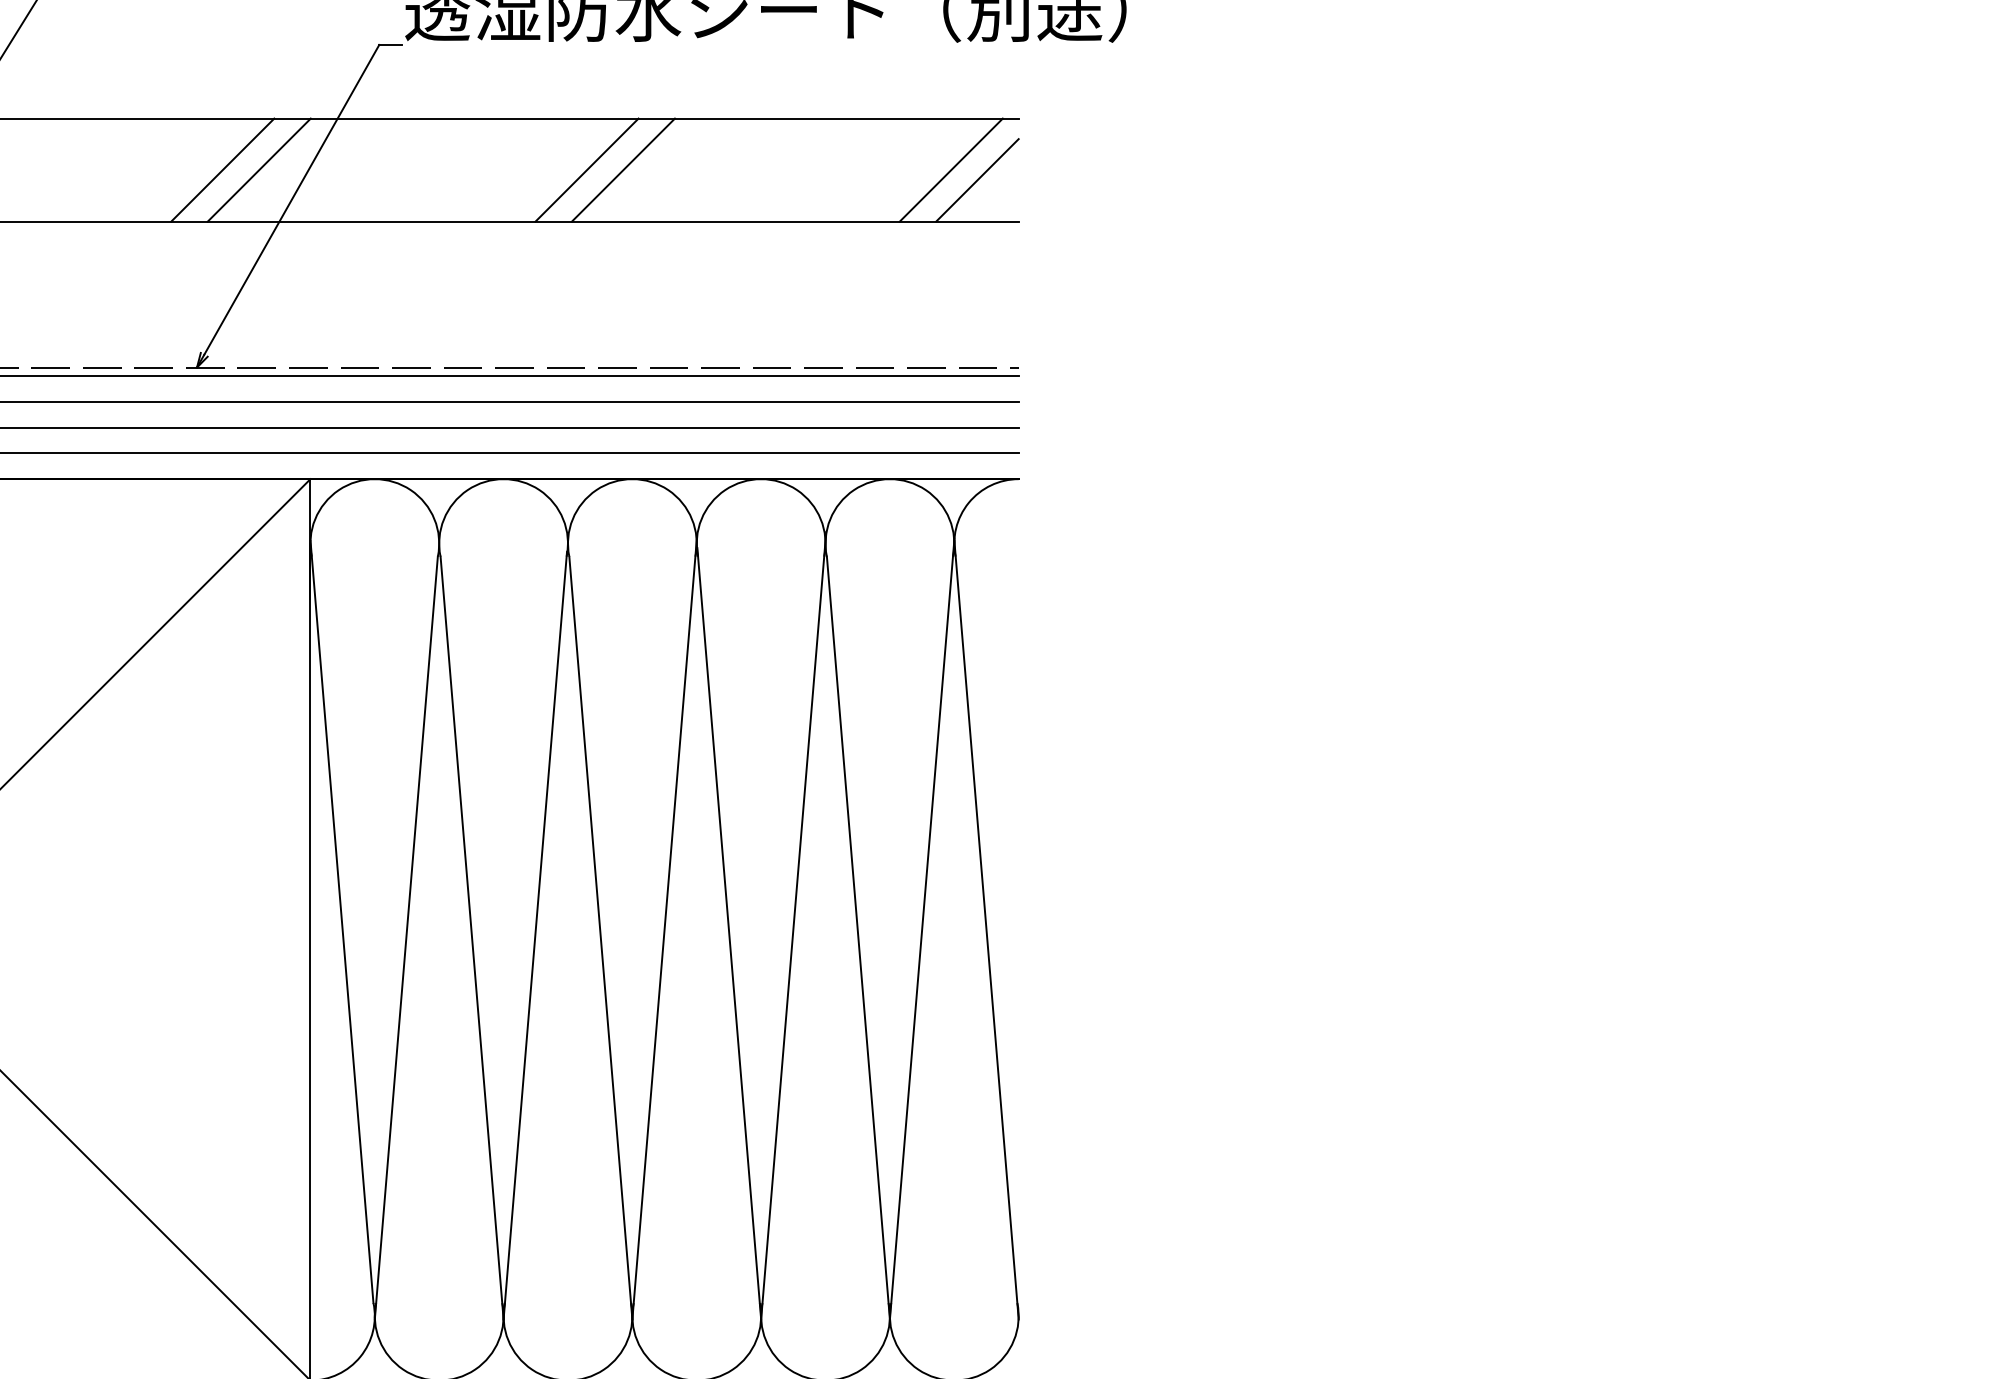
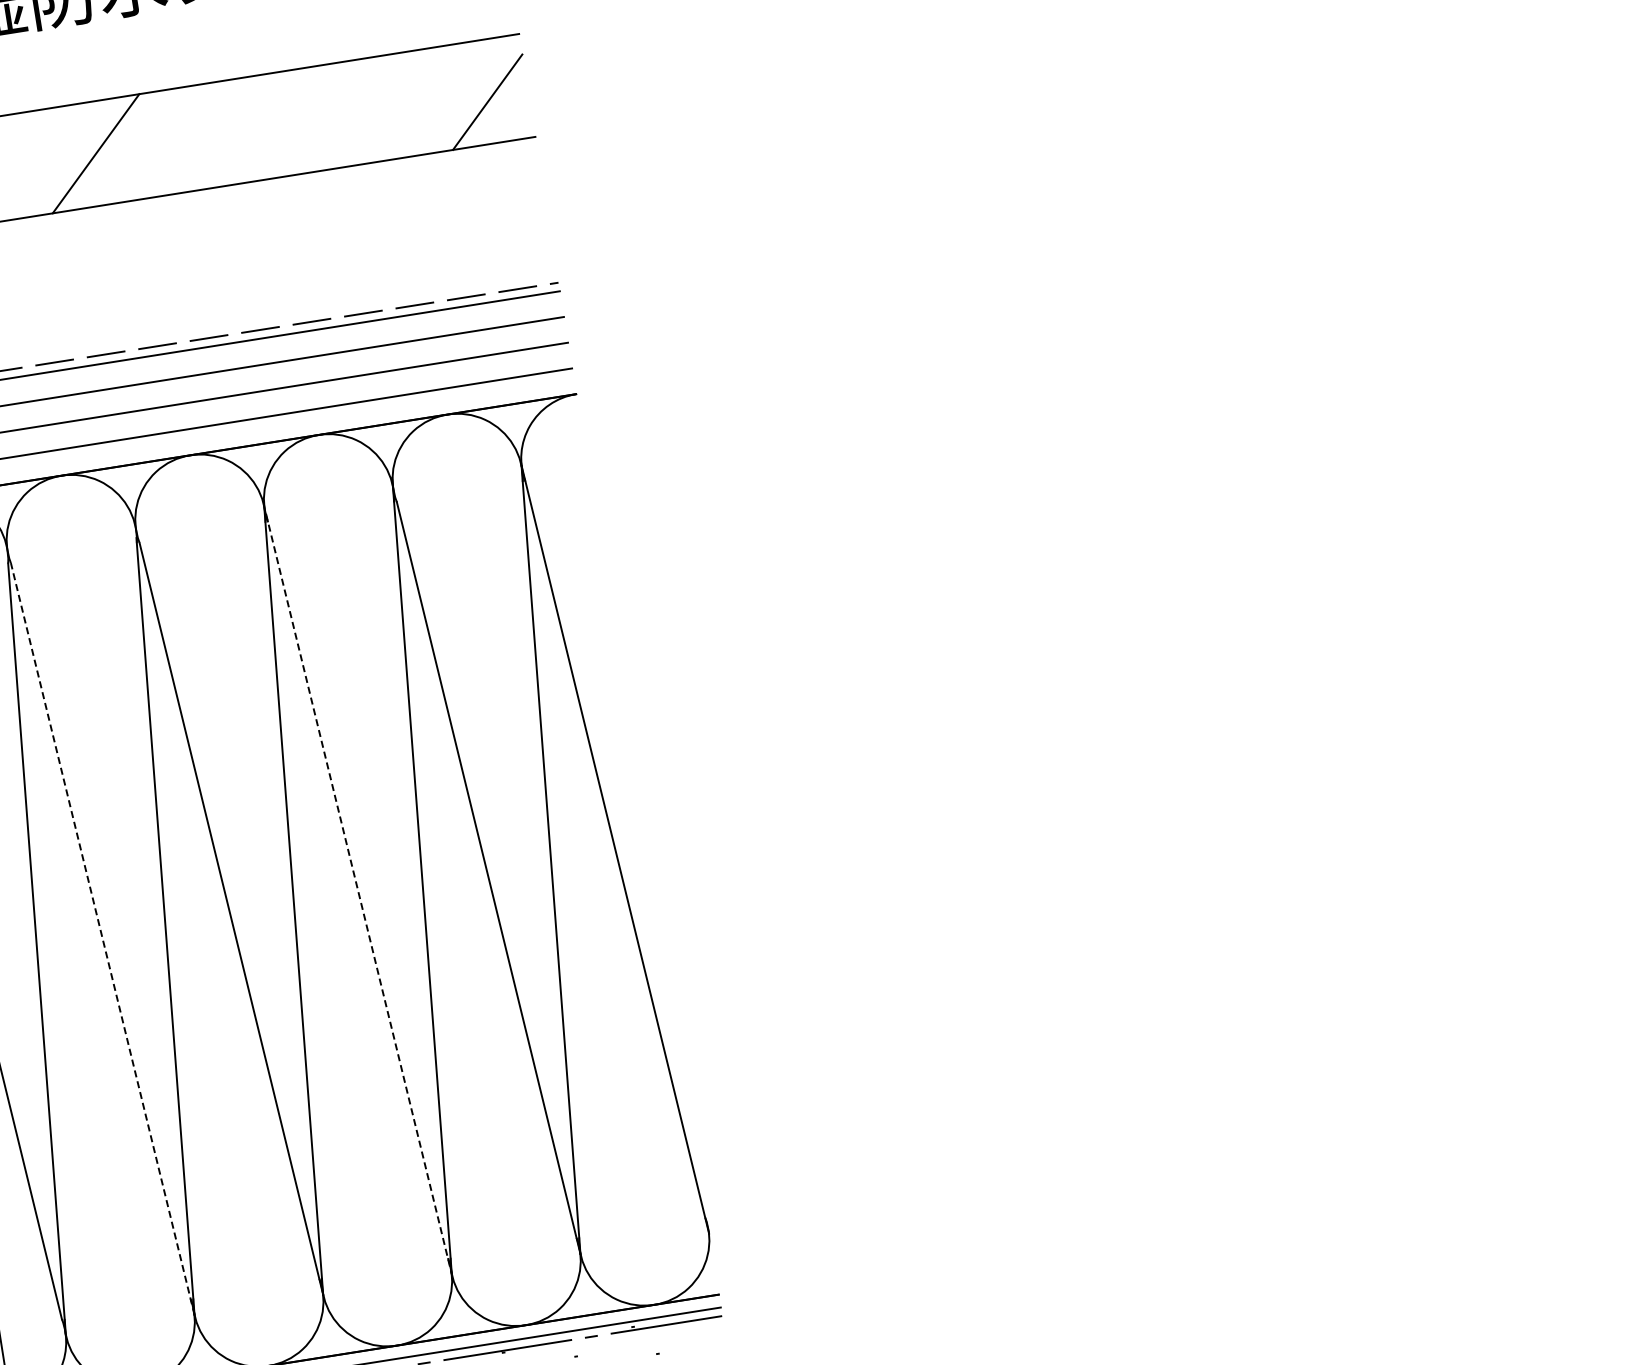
line: (622, 169) -> (131, 147), removed
line: (950, 169) -> (459, 95), removed
line: (729, 933) -> (359, 893), solid -> dashed
line: (472, 938) -> (103, 939), solid -> dashed

